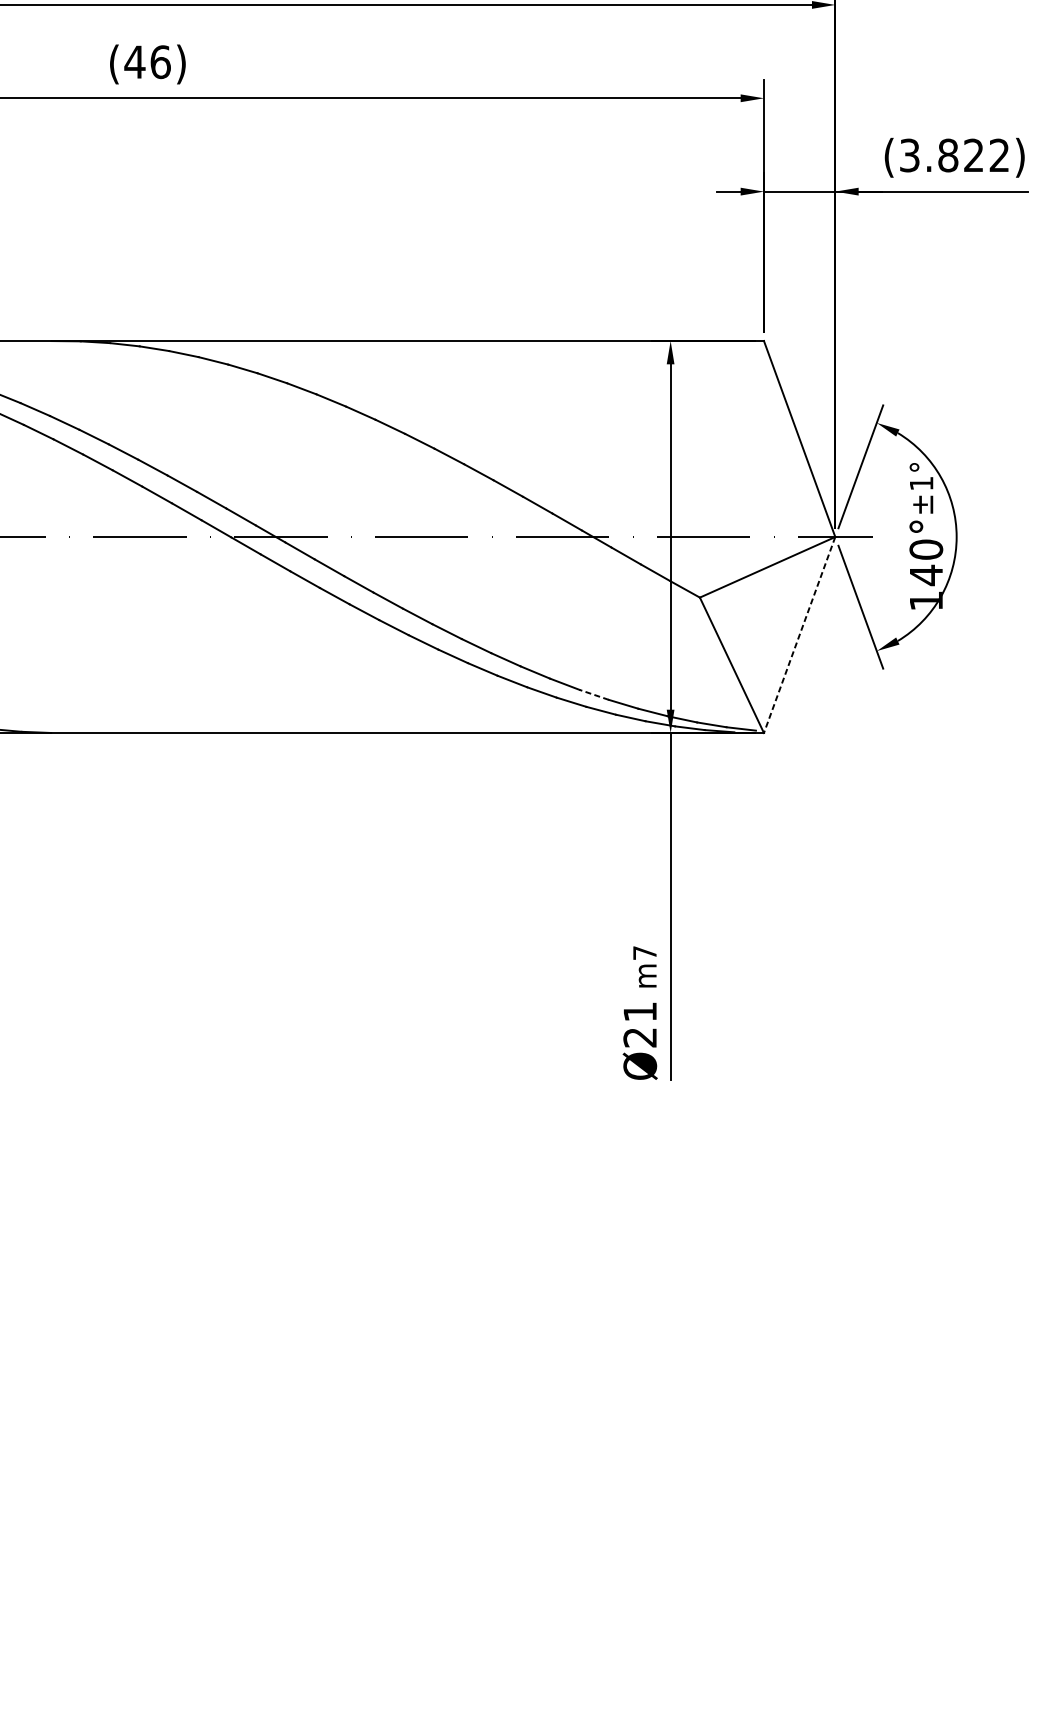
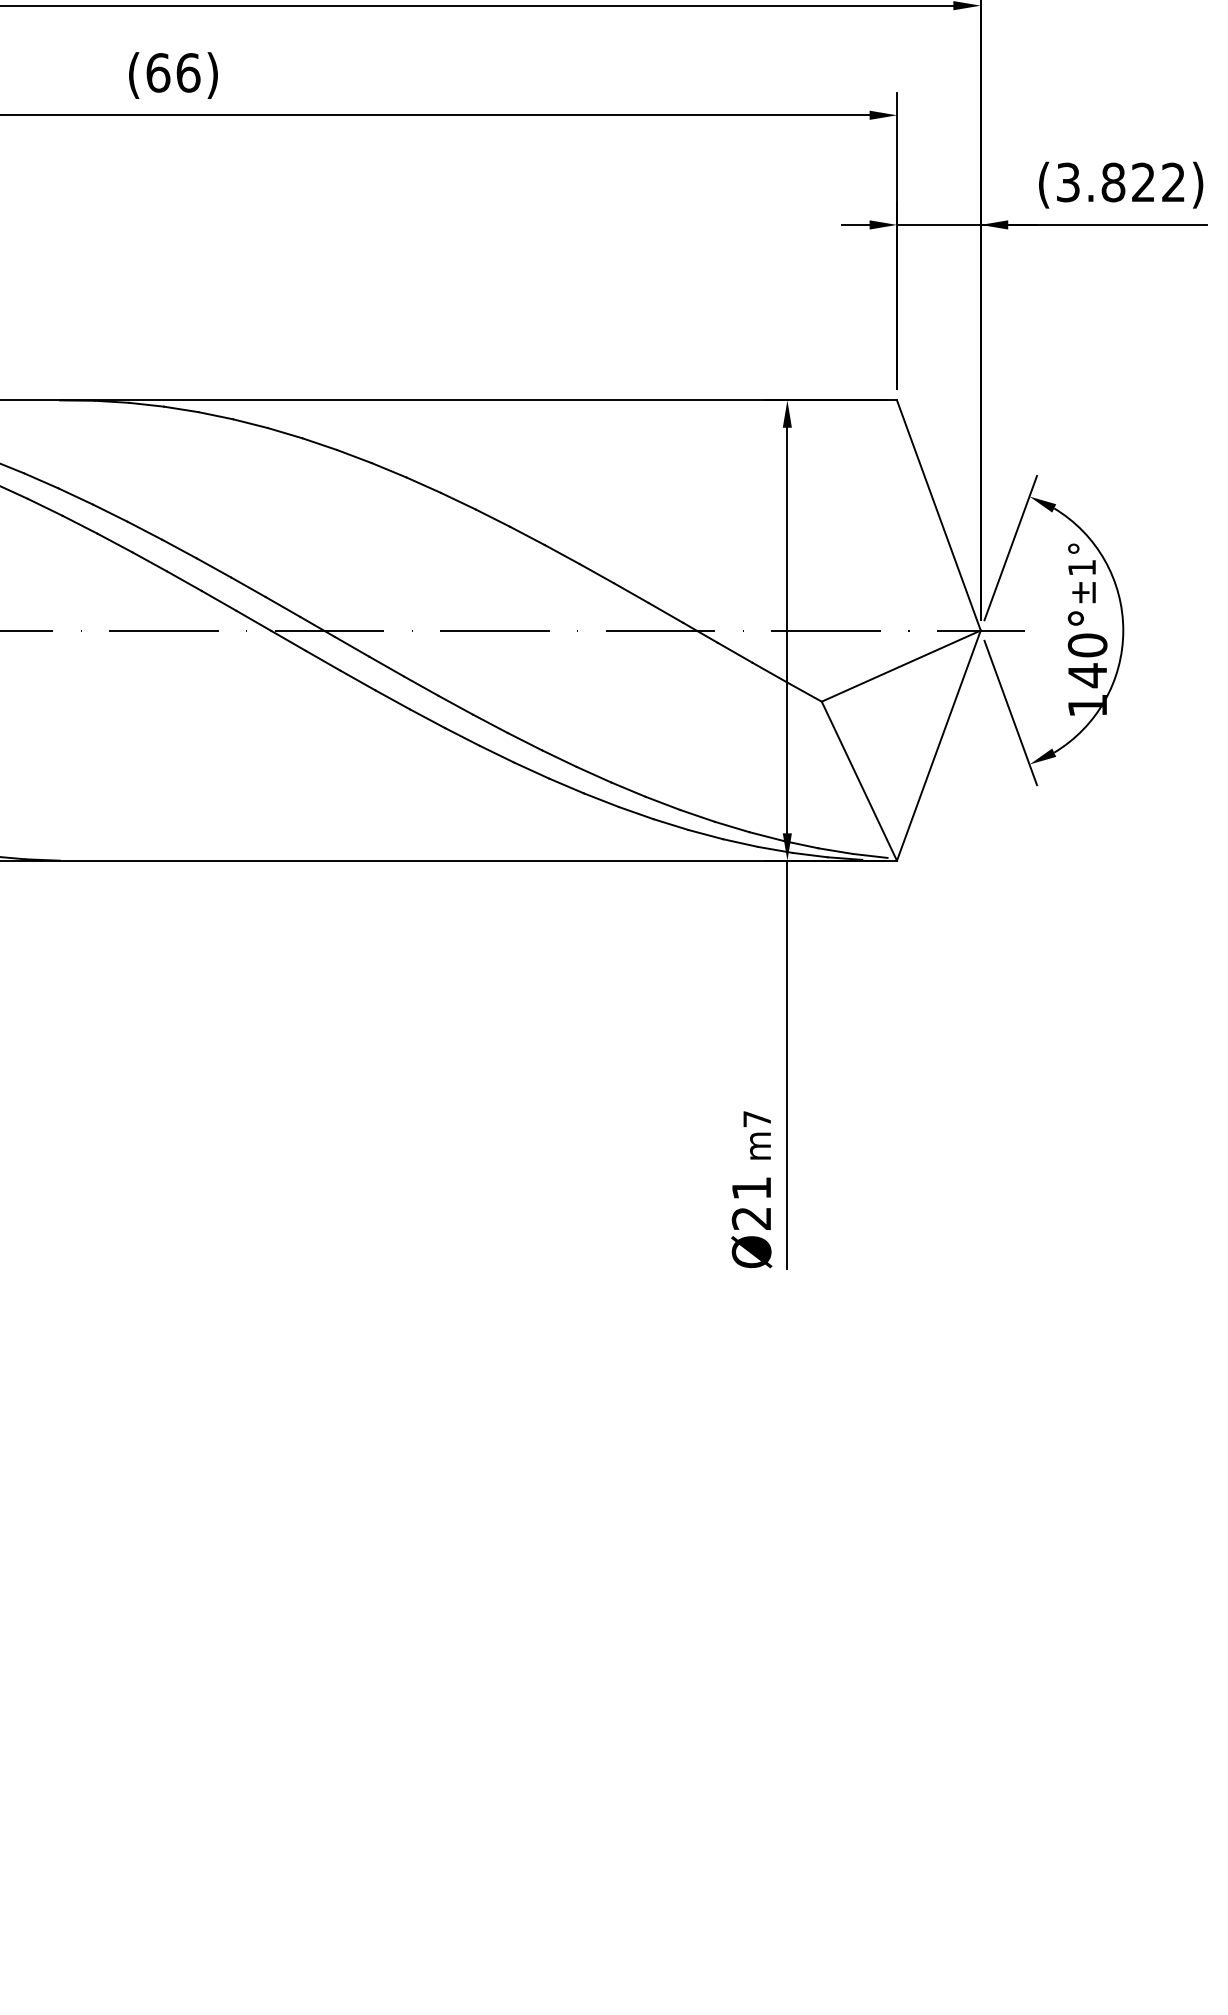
text: (134, 61) -> (157, 72), (46) -> (66)
line: (799, 635) -> (938, 746), dashed -> solid
line: (594, 694) -> (697, 815), dashed -> solid

